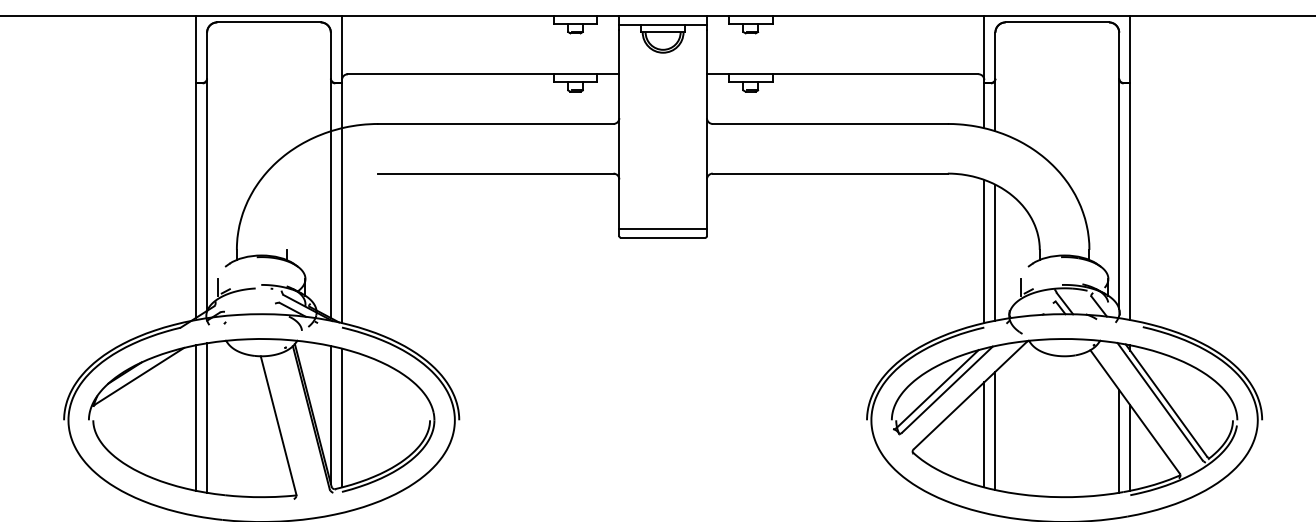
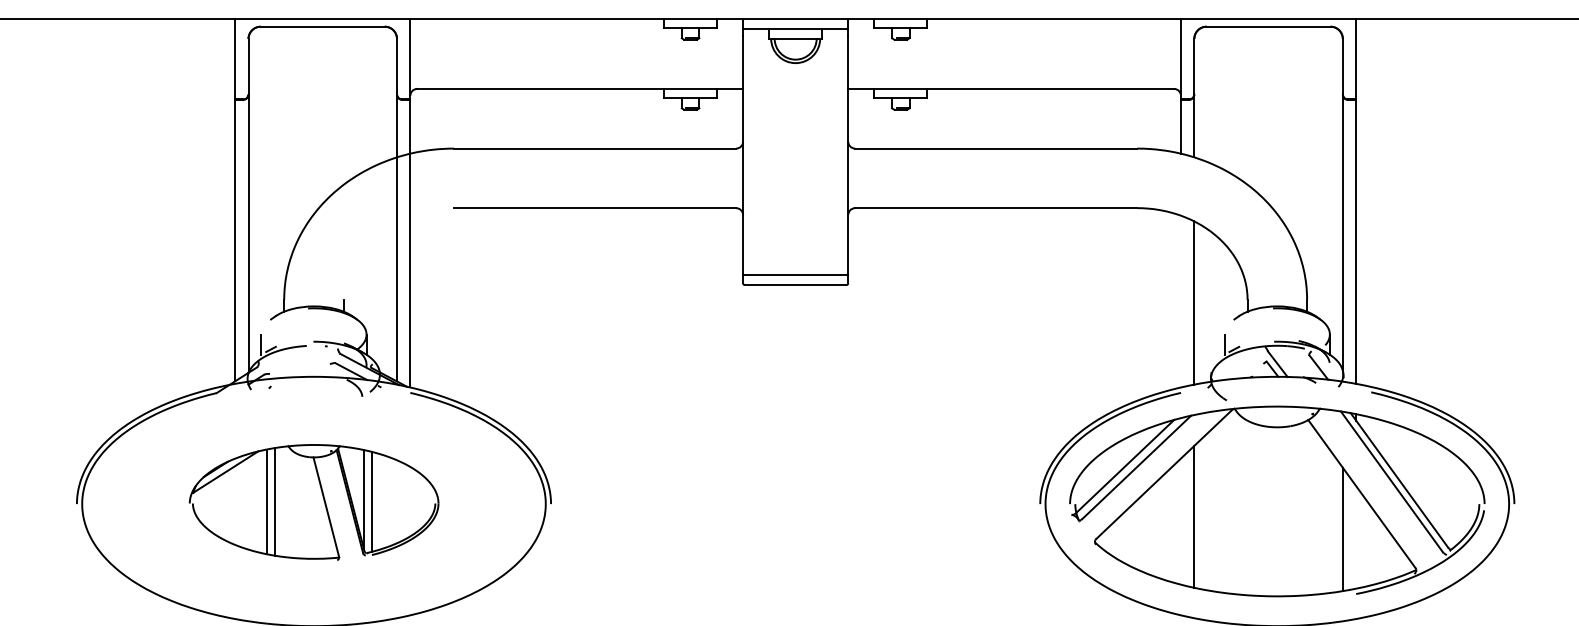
line: (984, 251) -> (1181, 301), removed
part: (261, 418) -> (313, 501), size x0.6
line: (984, 434) -> (1181, 521), removed
line: (1130, 447) -> (1356, 536), removed

